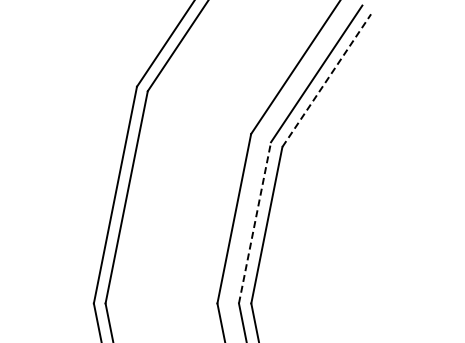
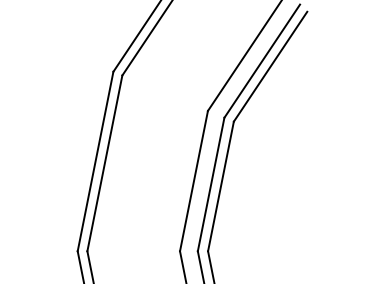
line: (326, 80) -> (270, 66), dashed -> solid
line: (255, 222) -> (211, 184), dashed -> solid

